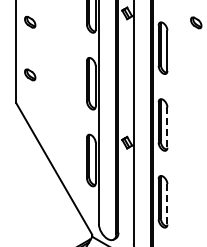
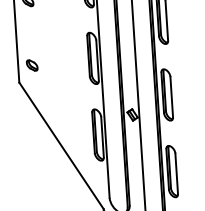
part: (30, 74) -> (32, 65), moved
line: (167, 128) -> (171, 98), dashed -> solid
line: (167, 204) -> (176, 174), dashed -> solid

